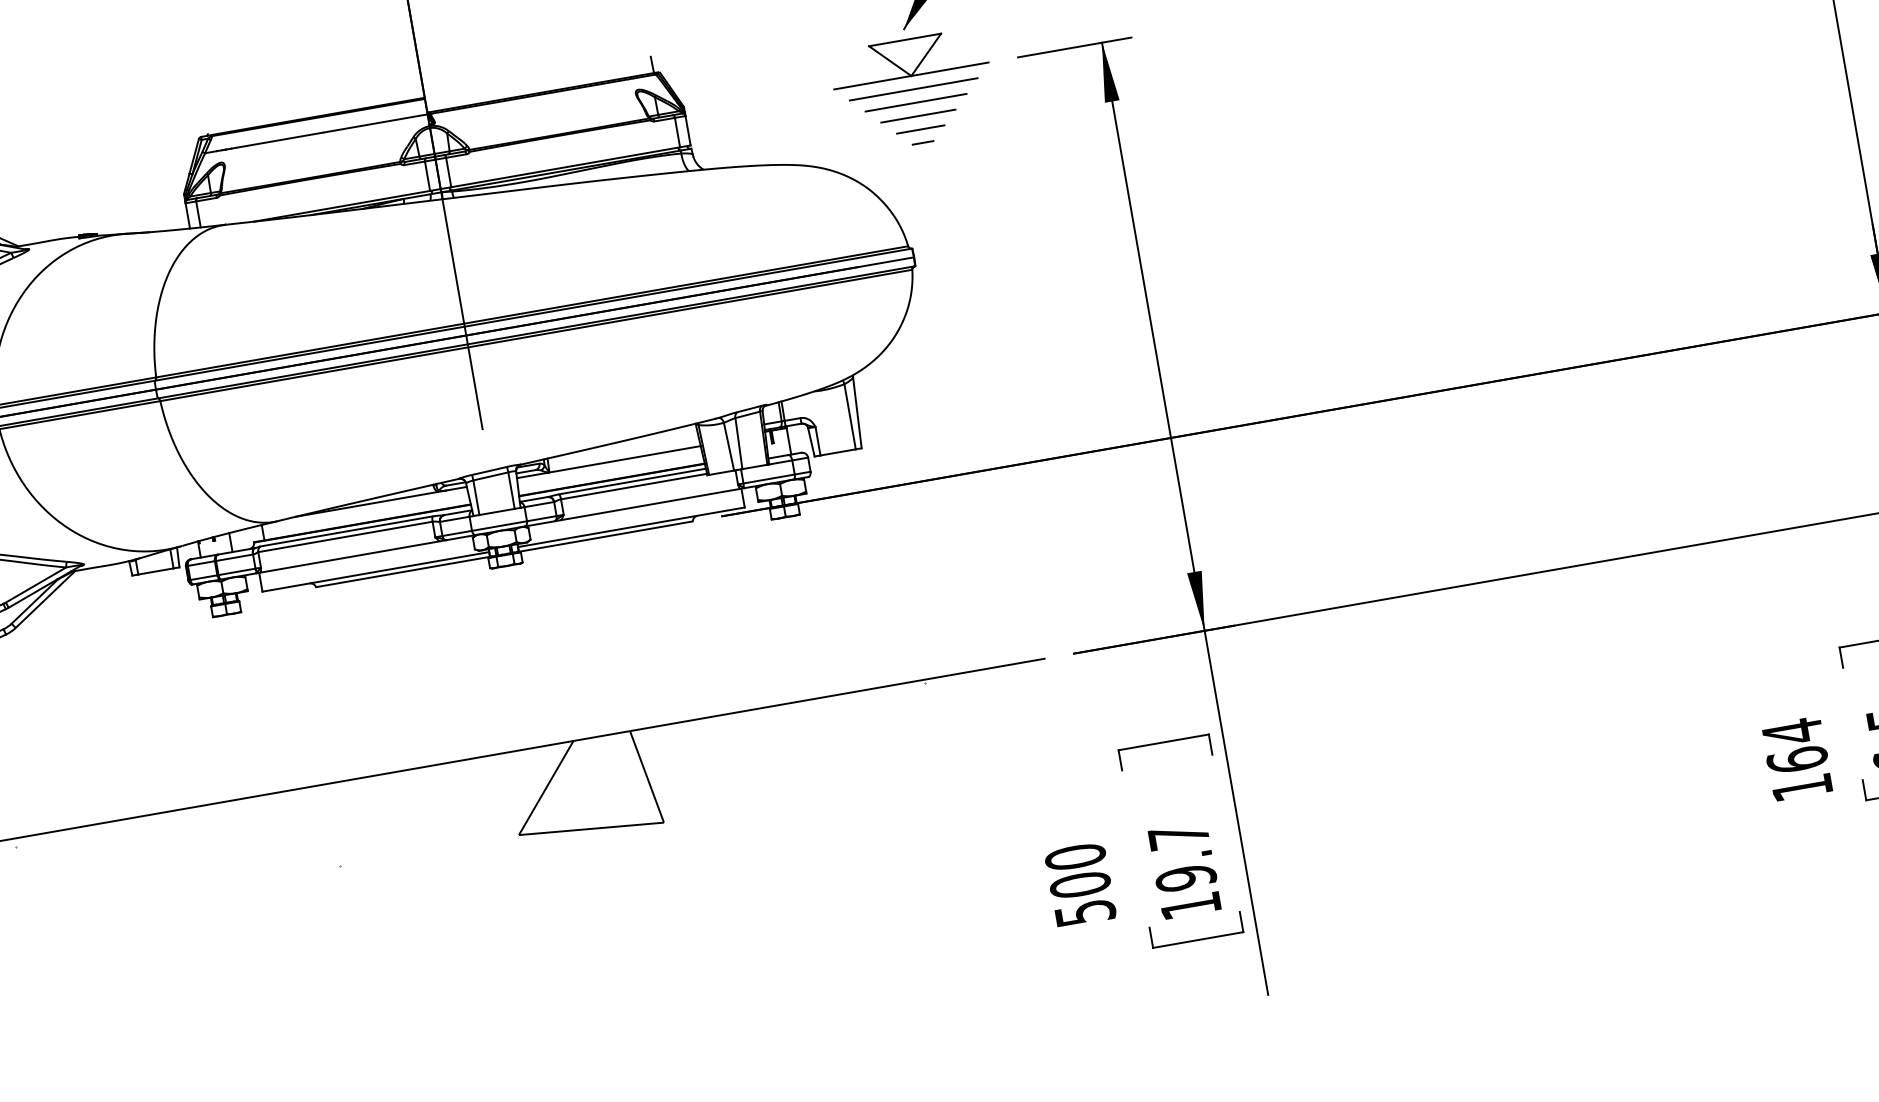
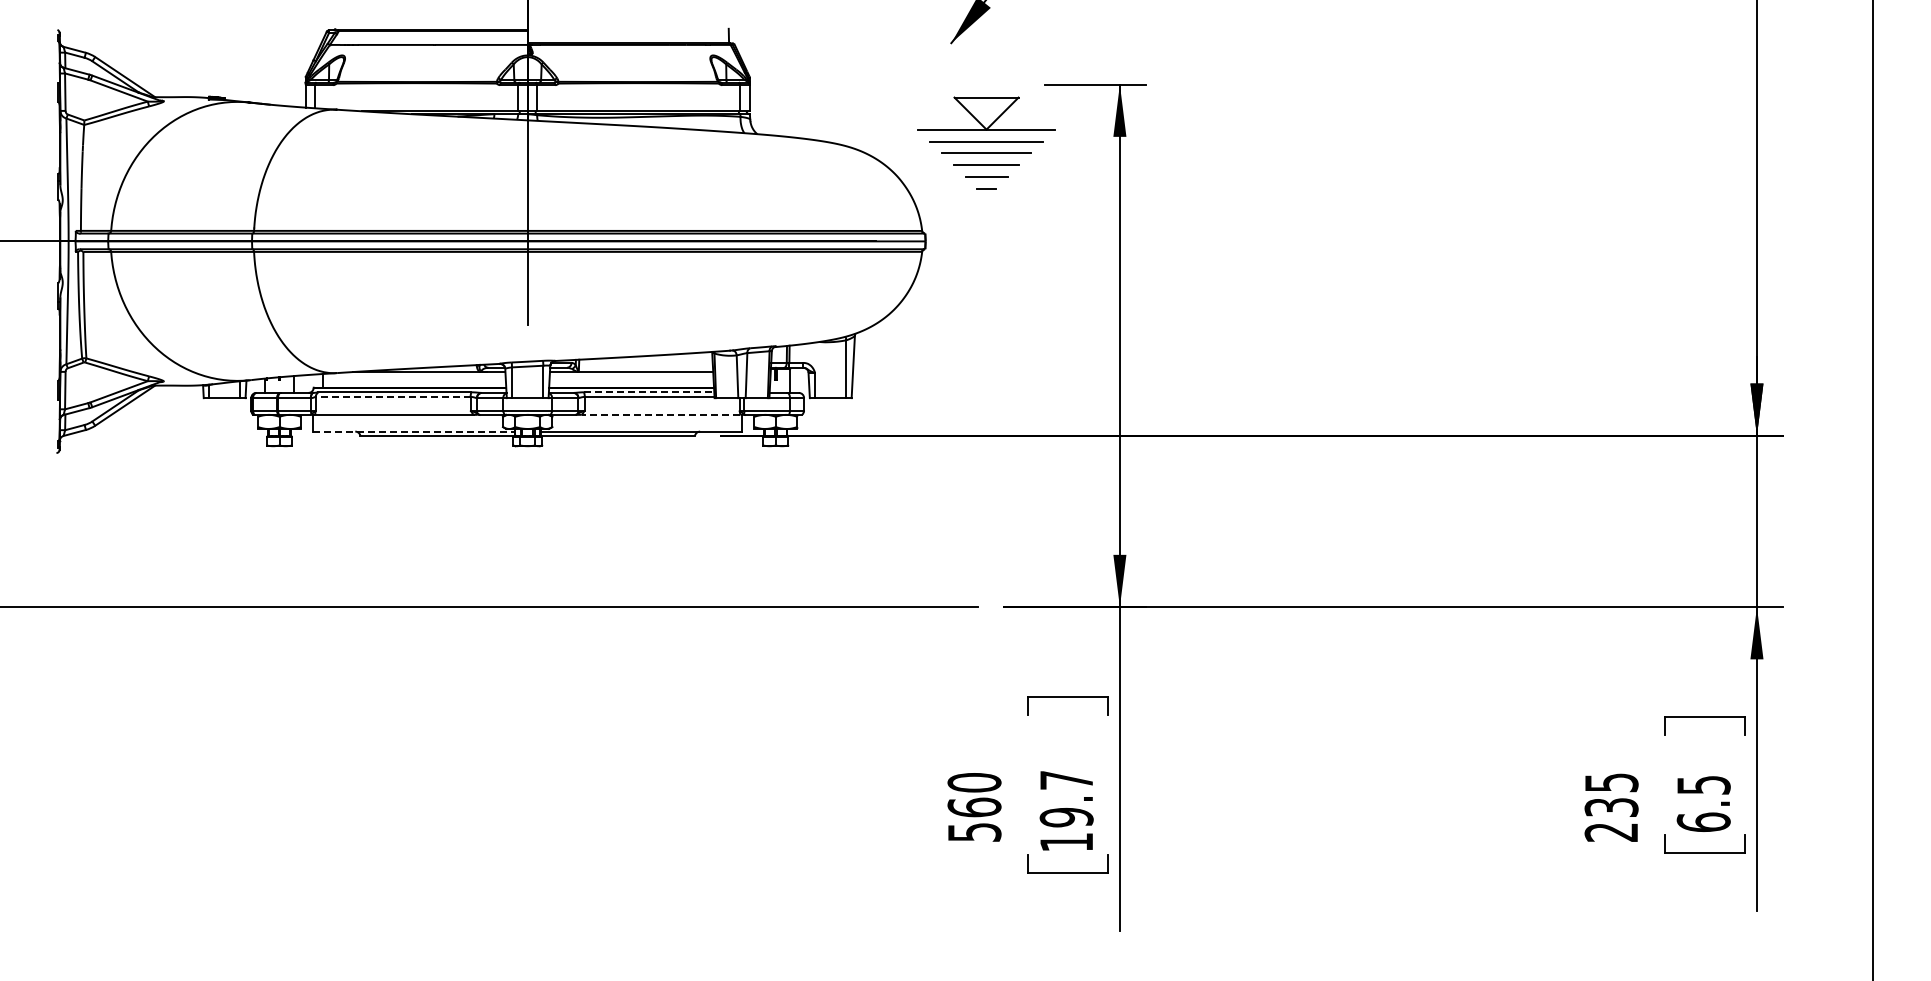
part: (913, 90) -> (986, 142), moved
line: (633, 481) -> (649, 392), solid -> dashed
line: (649, 504) -> (660, 414), solid -> dashed
line: (344, 536) -> (392, 396), solid -> dashed
line: (376, 571) -> (414, 431), solid -> dashed
text: (1797, 758) -> (1611, 806), 164 -> 235
hatch: (477, 806) -> (466, 649), removed
text: (1080, 884) -> (974, 807), 500 -> 560

